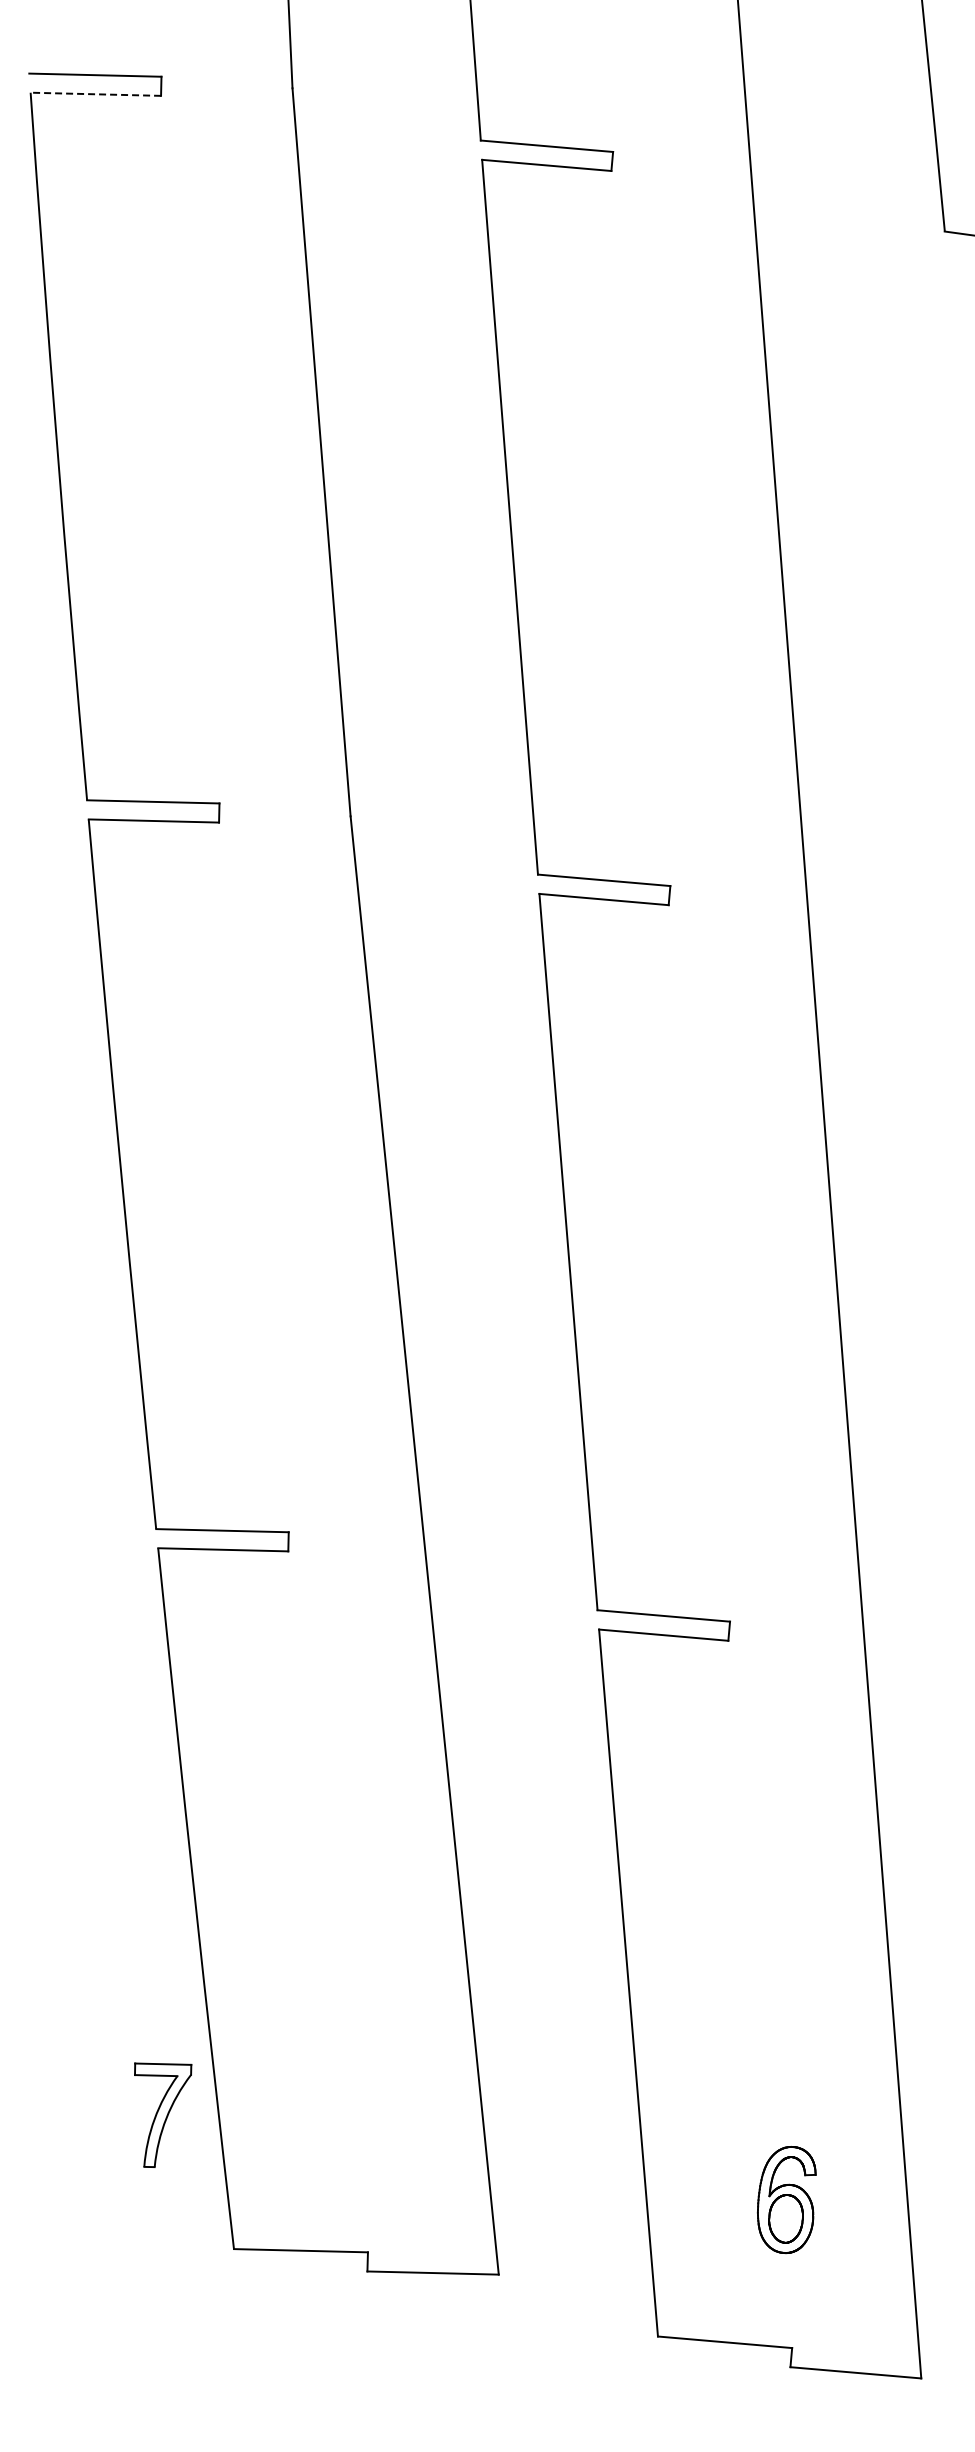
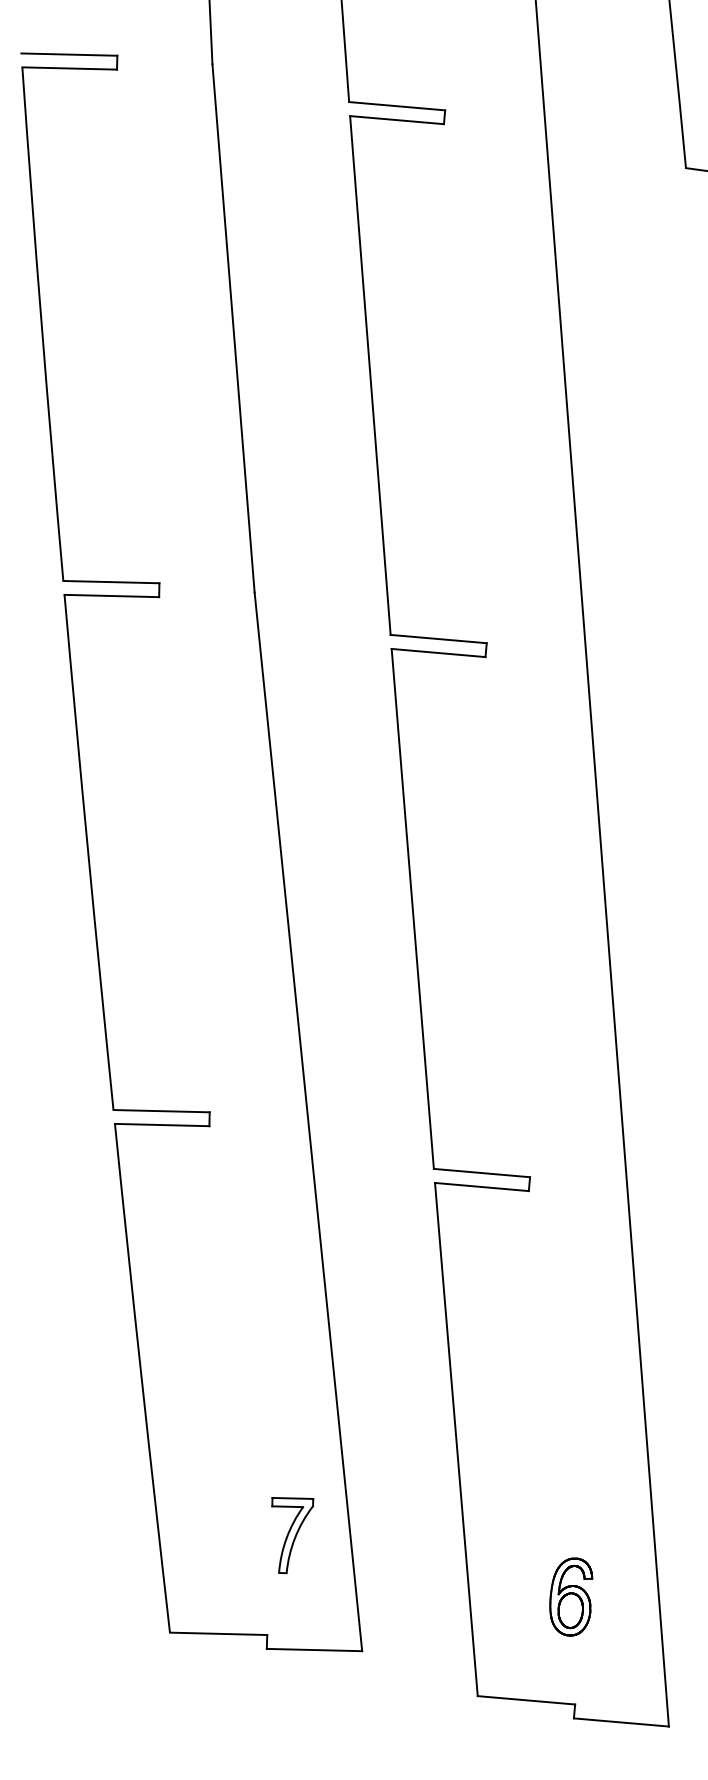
line: (95, 94) -> (69, 68), dashed -> solid
part: (163, 2114) -> (293, 1534), moved

